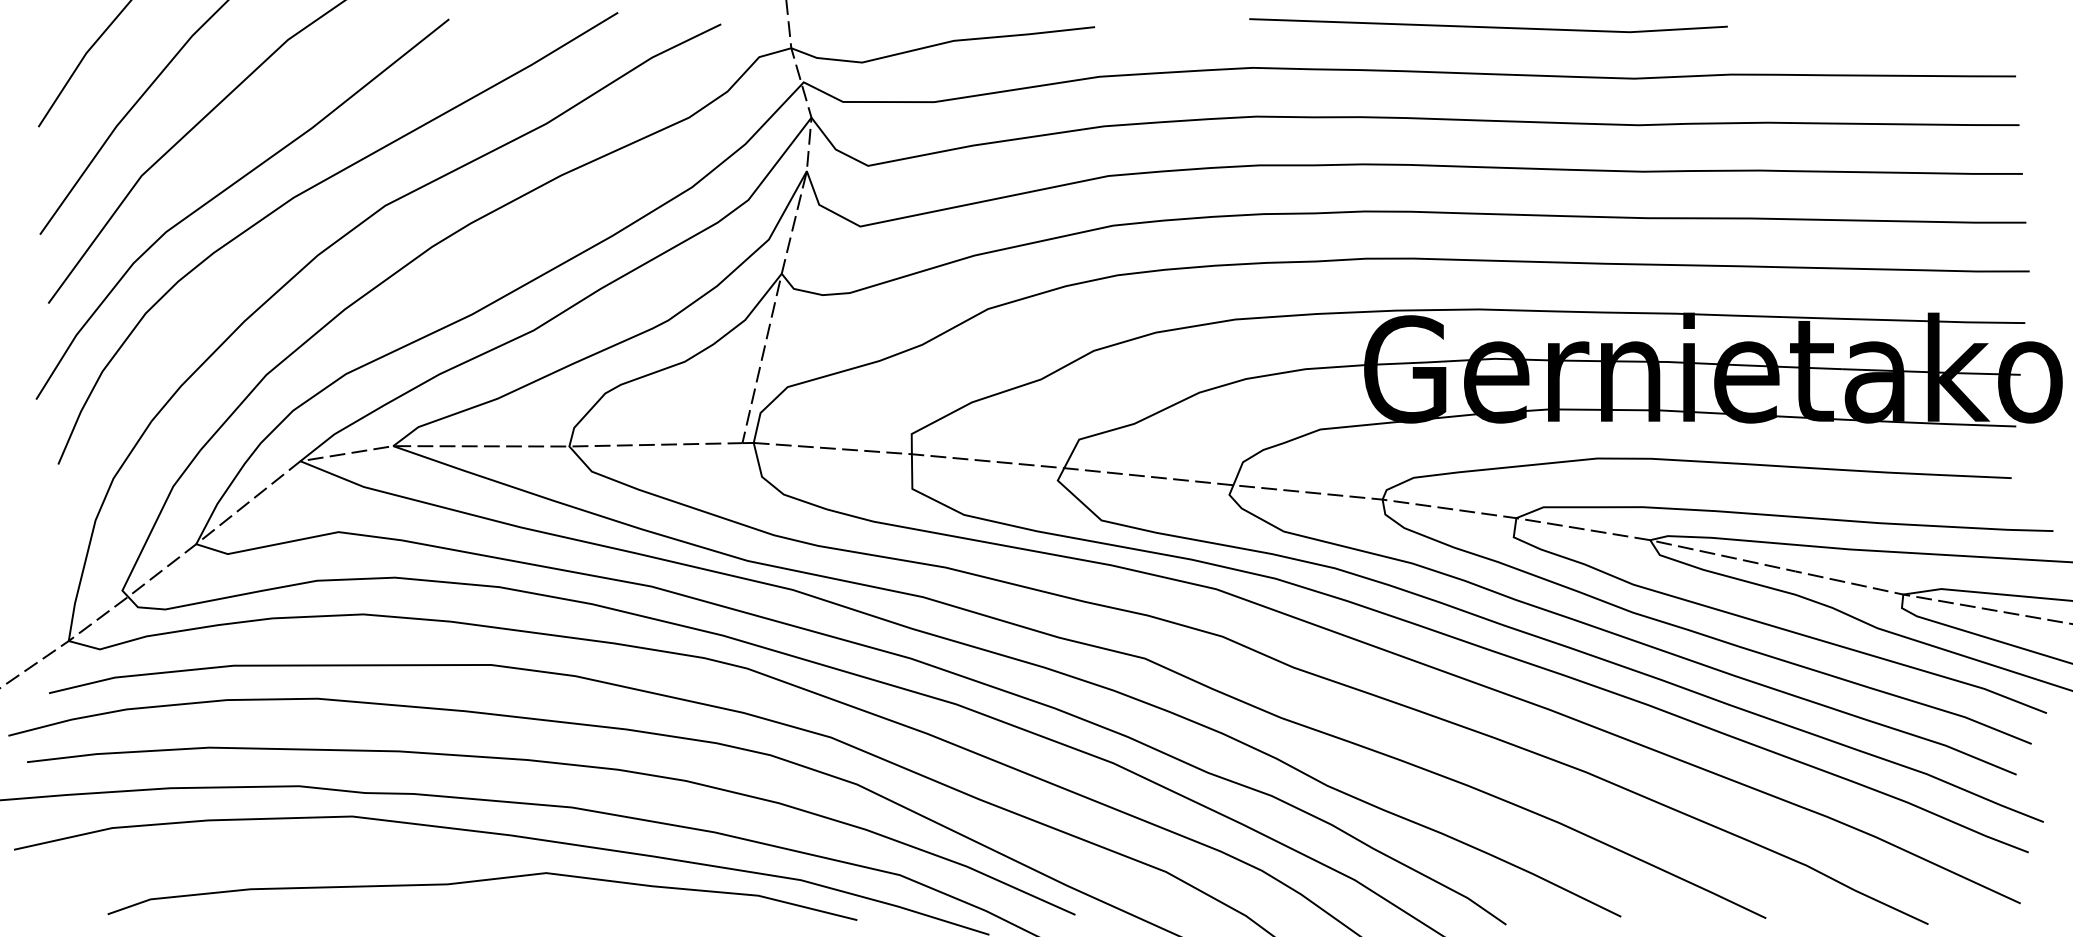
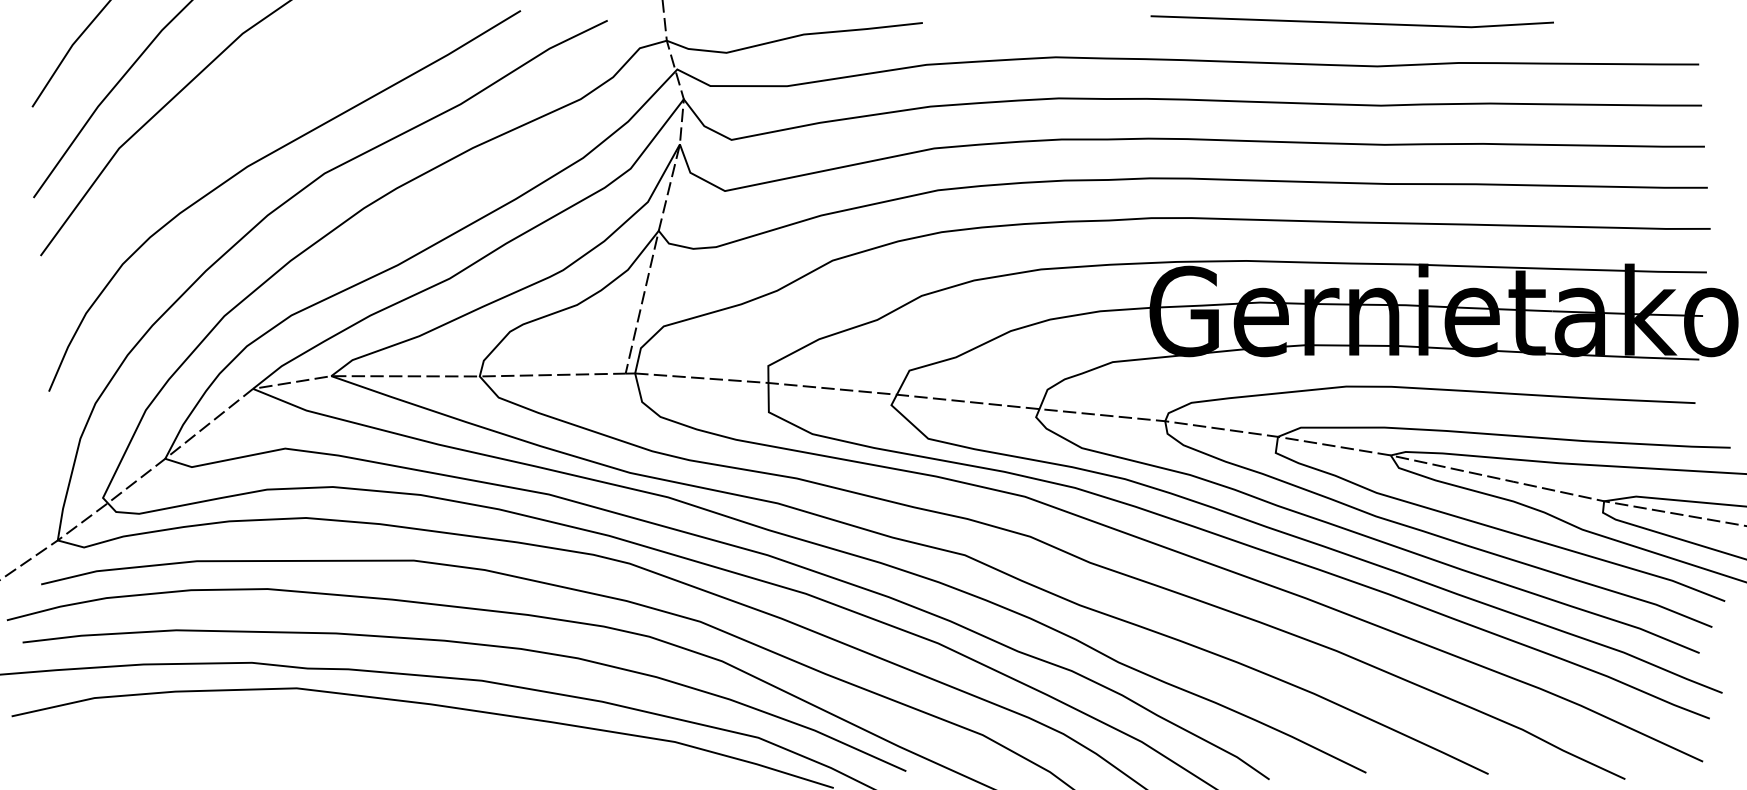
line: (1488, 26) -> (1352, 22), moved
curve: (229, 188) -> (193, 158), removed
curve: (482, 881) -> (406, 743), removed

